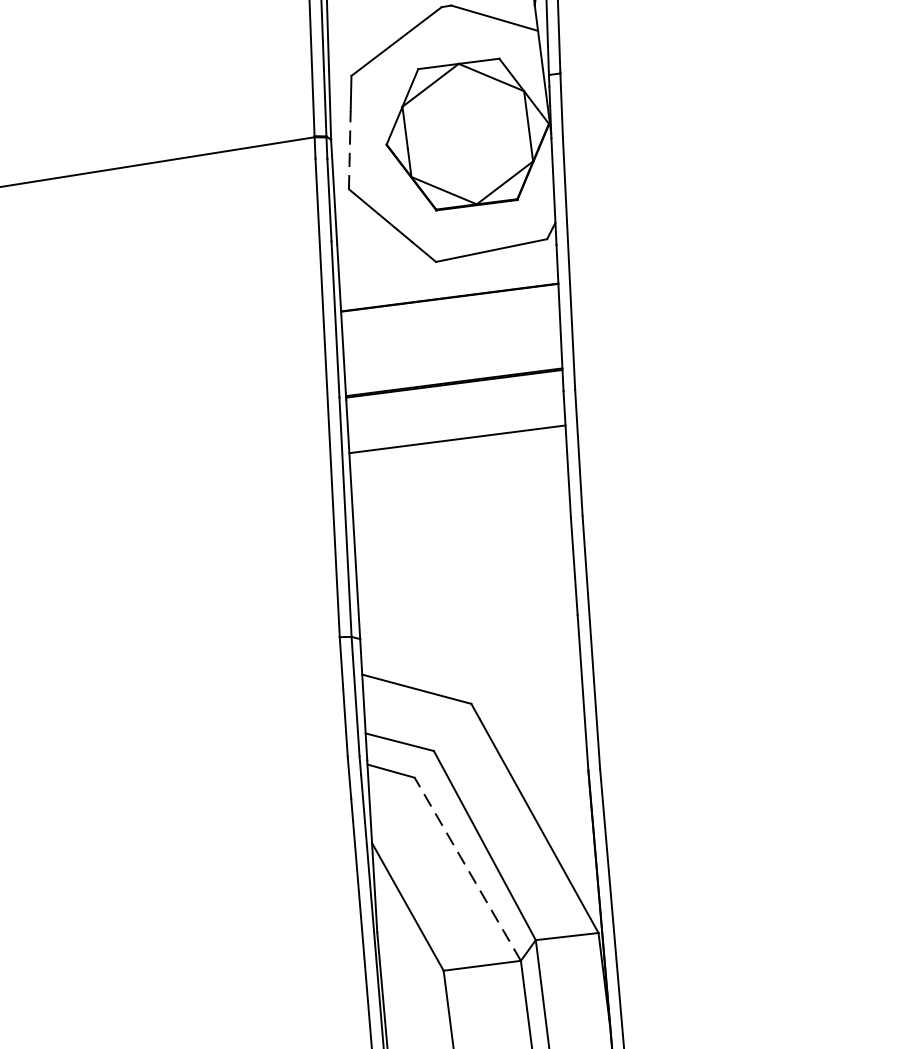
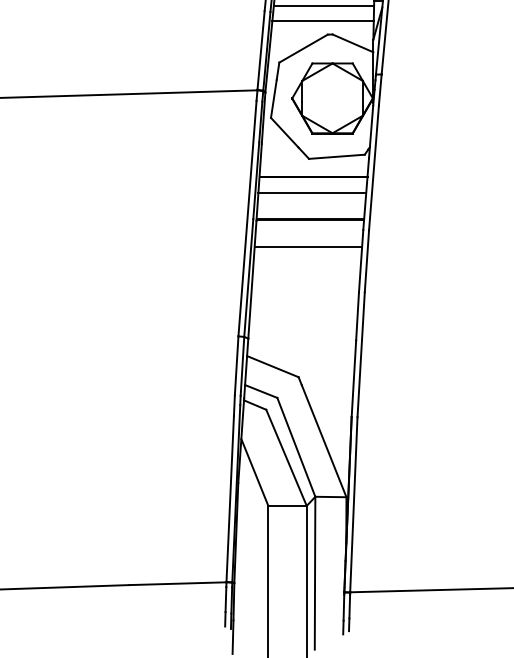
line: (348, 149) -> (273, 98), dashed -> solid
line: (451, 328) -> (312, 192), added
line: (467, 868) -> (286, 457), dashed -> solid

